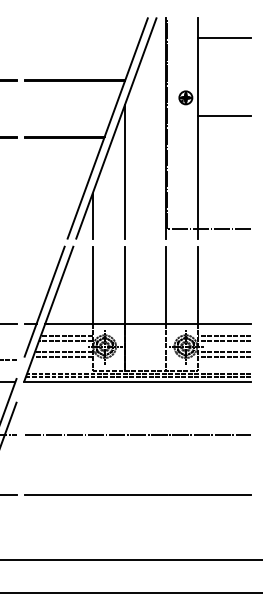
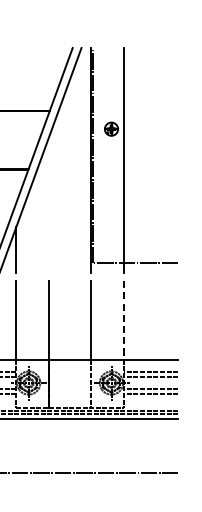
line: (224, 37) -> (150, 67), removed
line: (224, 115) -> (150, 147), removed
line: (124, 171) -> (48, 204), removed
line: (198, 285) -> (124, 320), solid -> dashed

